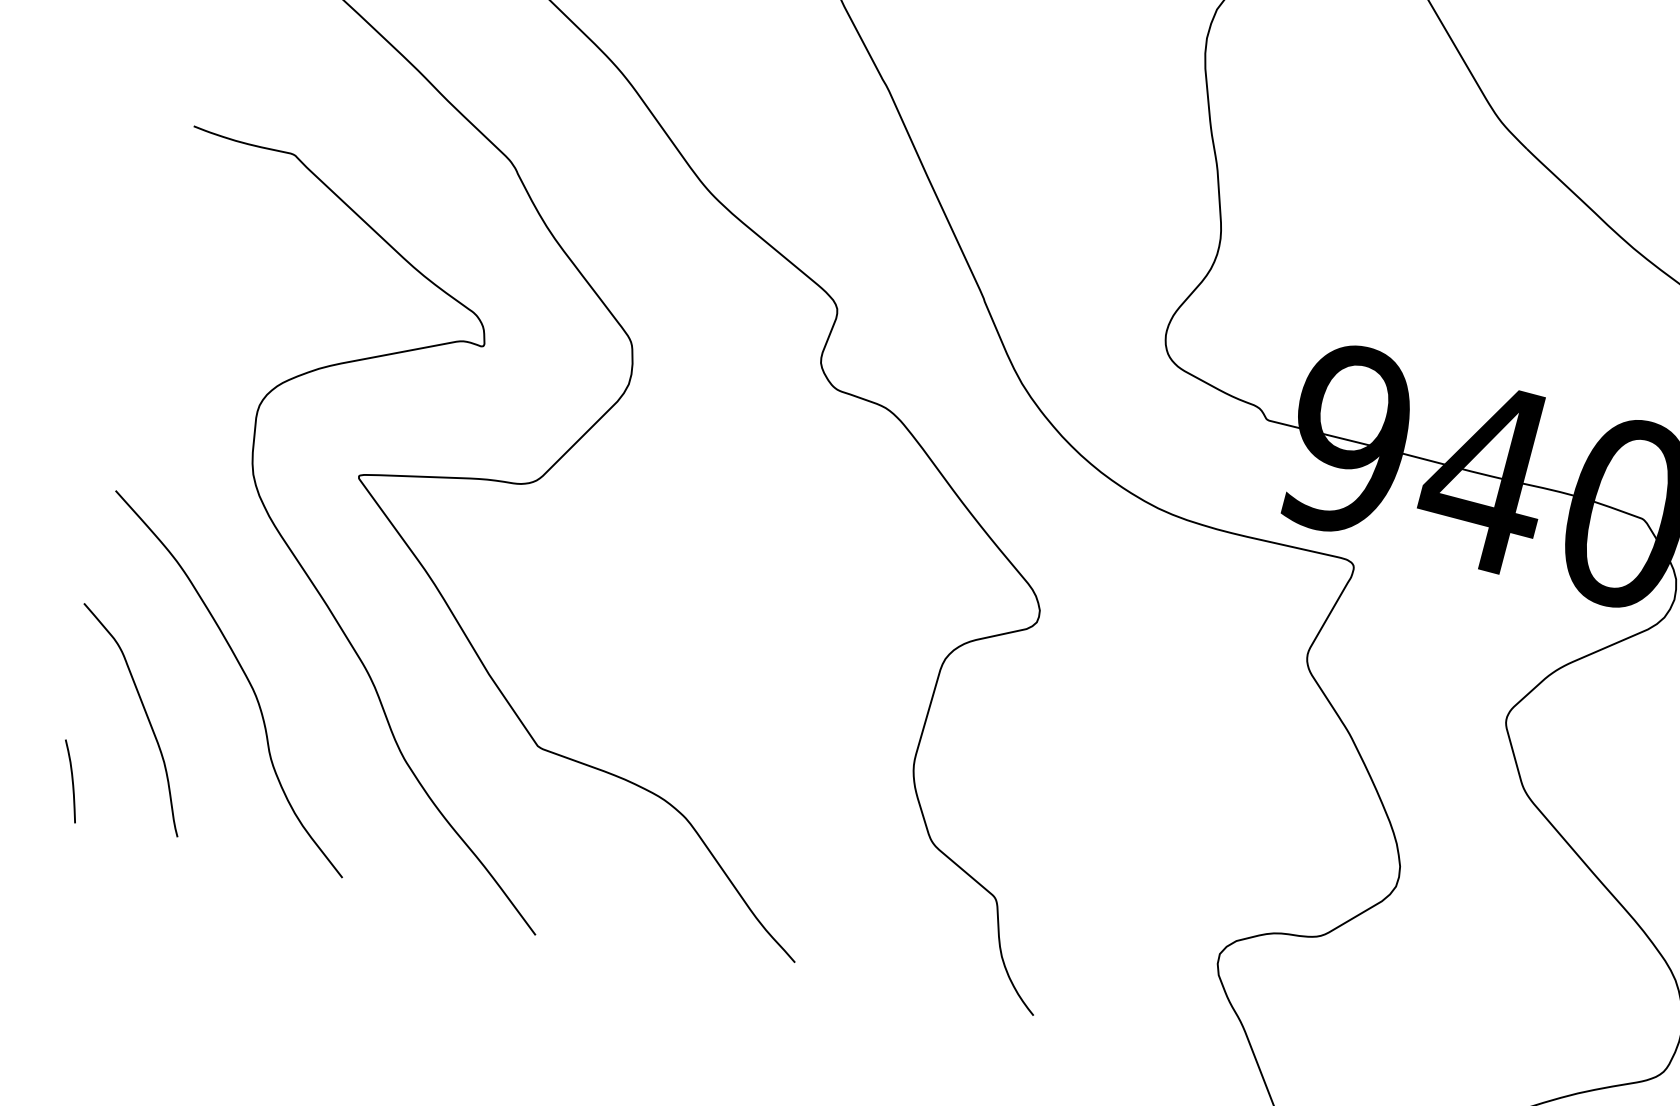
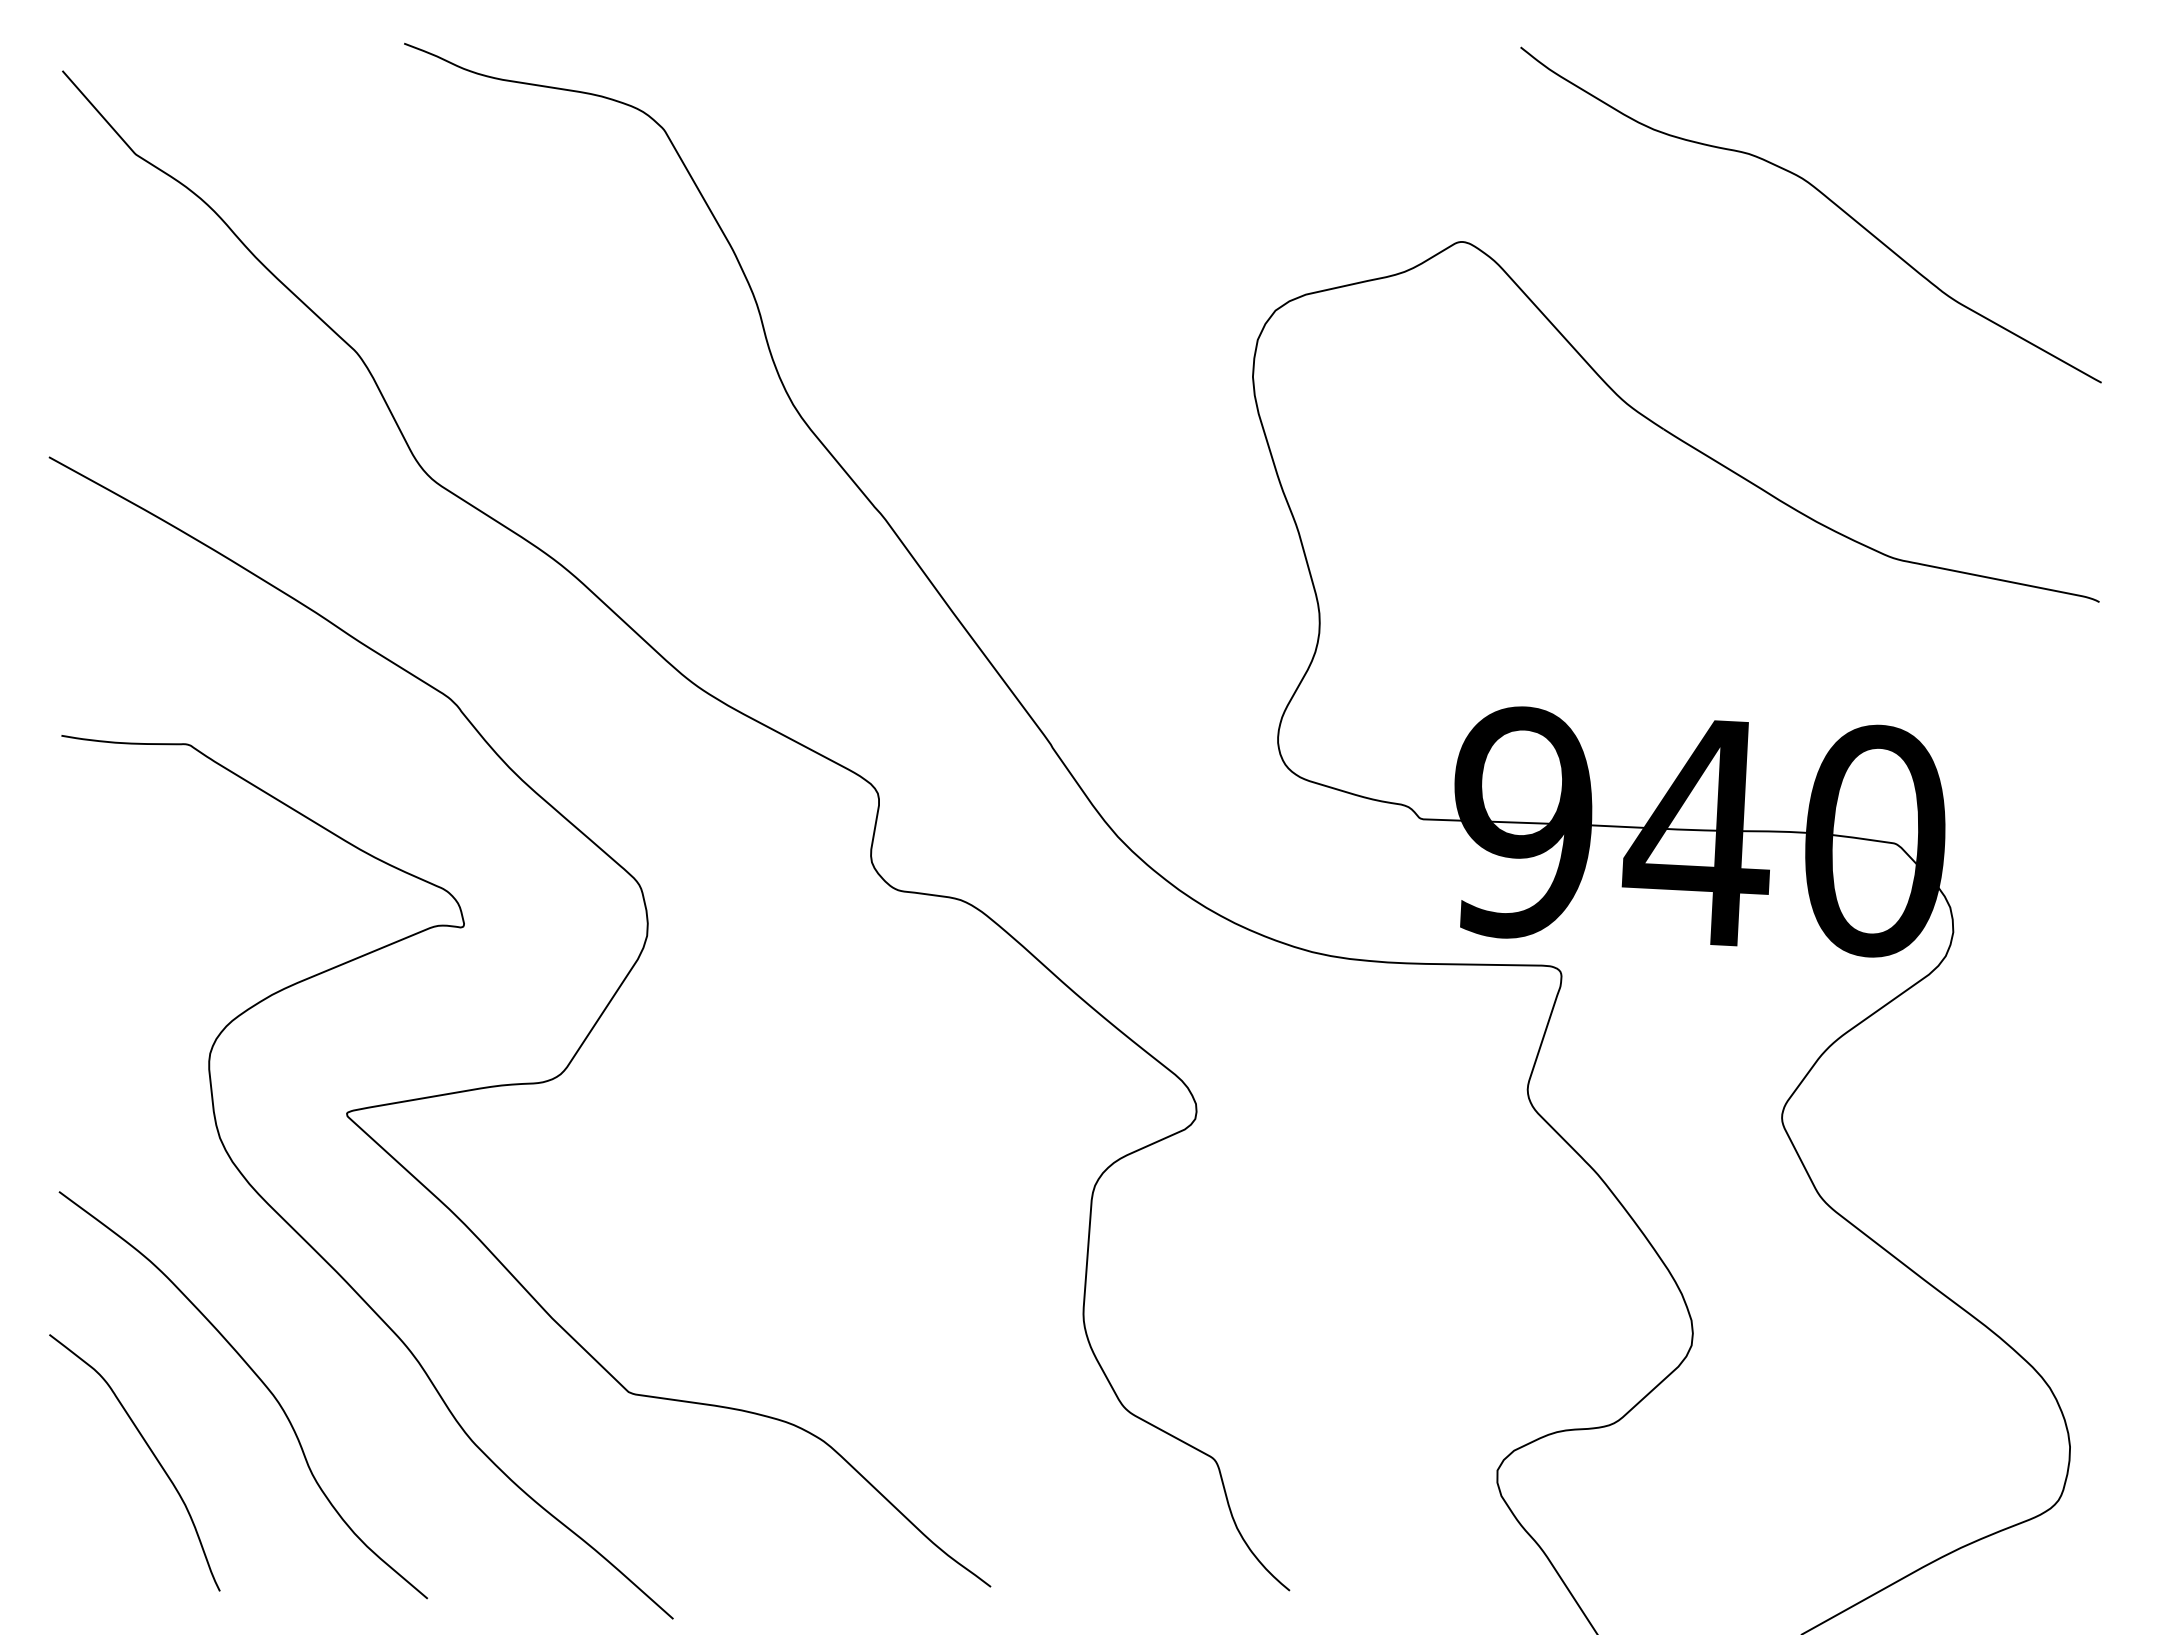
curve: (71, 781) -> (79, 1551), removed

